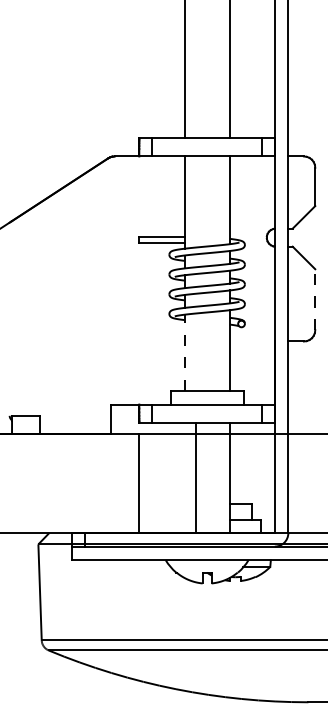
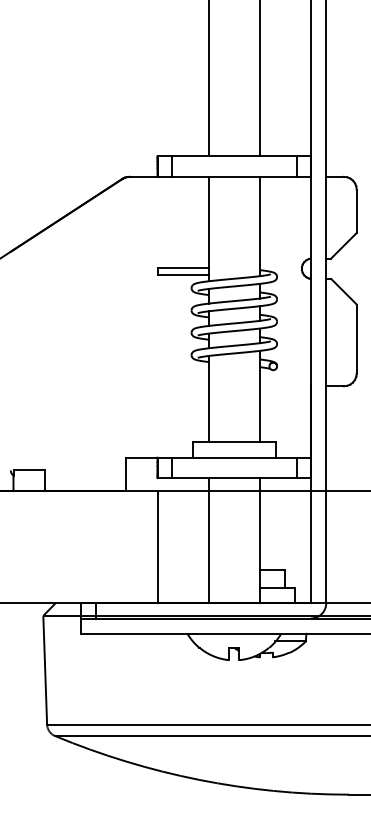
line: (315, 299) -> (356, 338), dashed -> solid
line: (184, 352) -> (208, 398), dashed -> solid
line: (195, 477) -> (208, 540), moved

